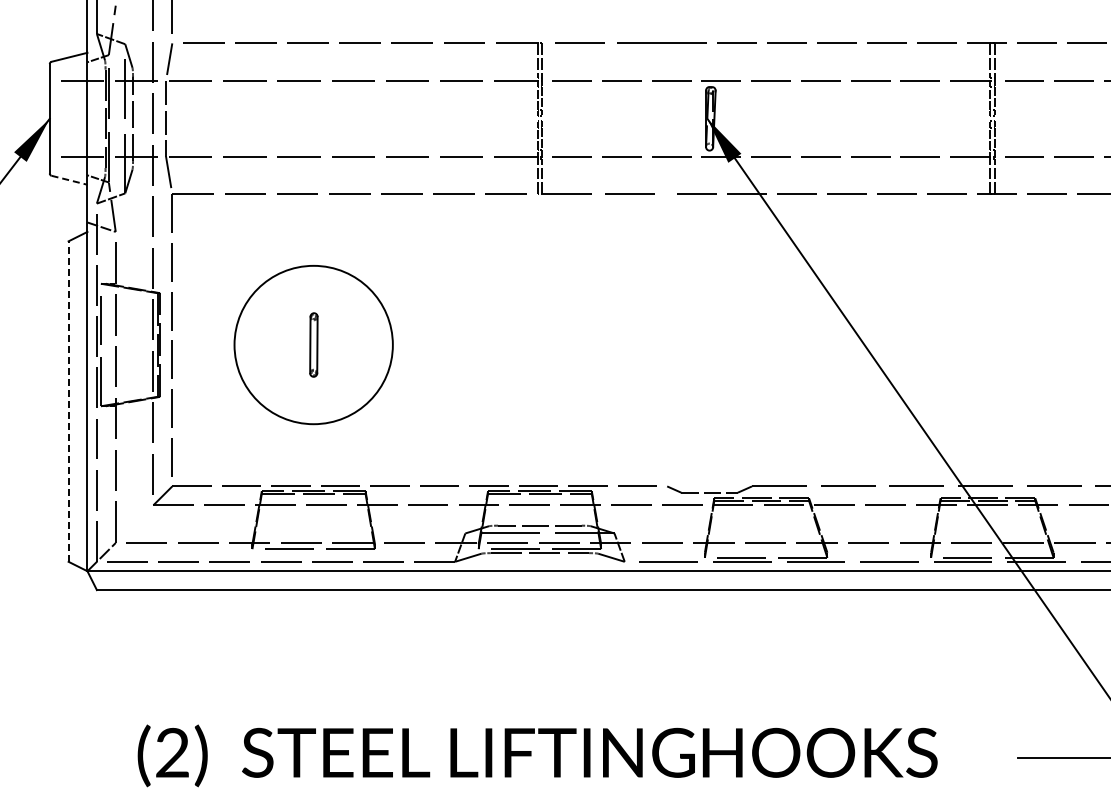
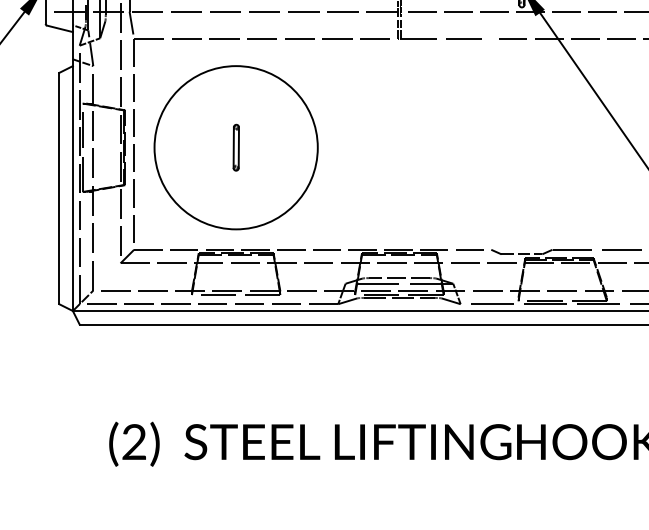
line: (69, 180) -> (59, 29), dashed -> solid
circle: (313, 344) -> (236, 147), size x1.43
line: (68, 401) -> (59, 188), dashed -> solid

